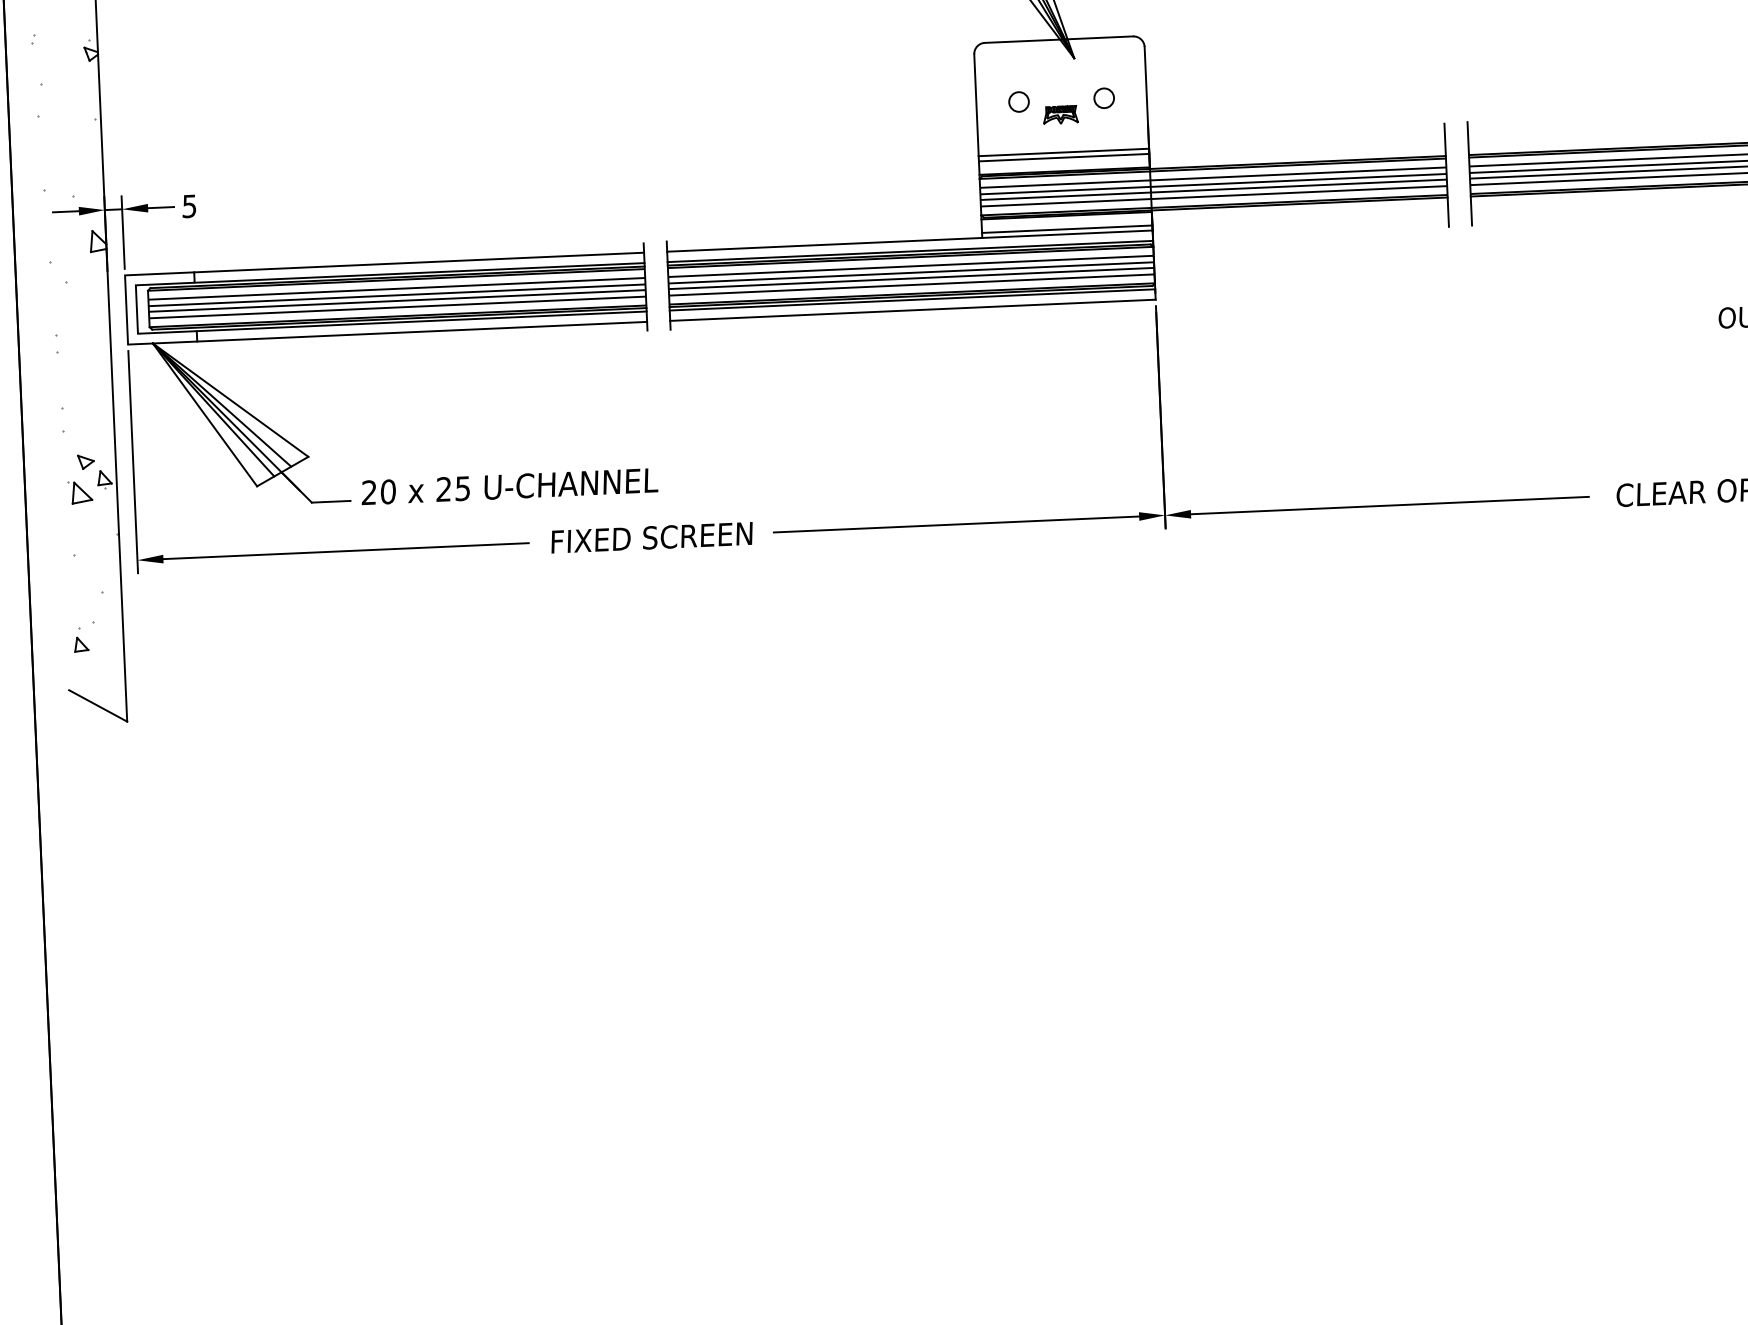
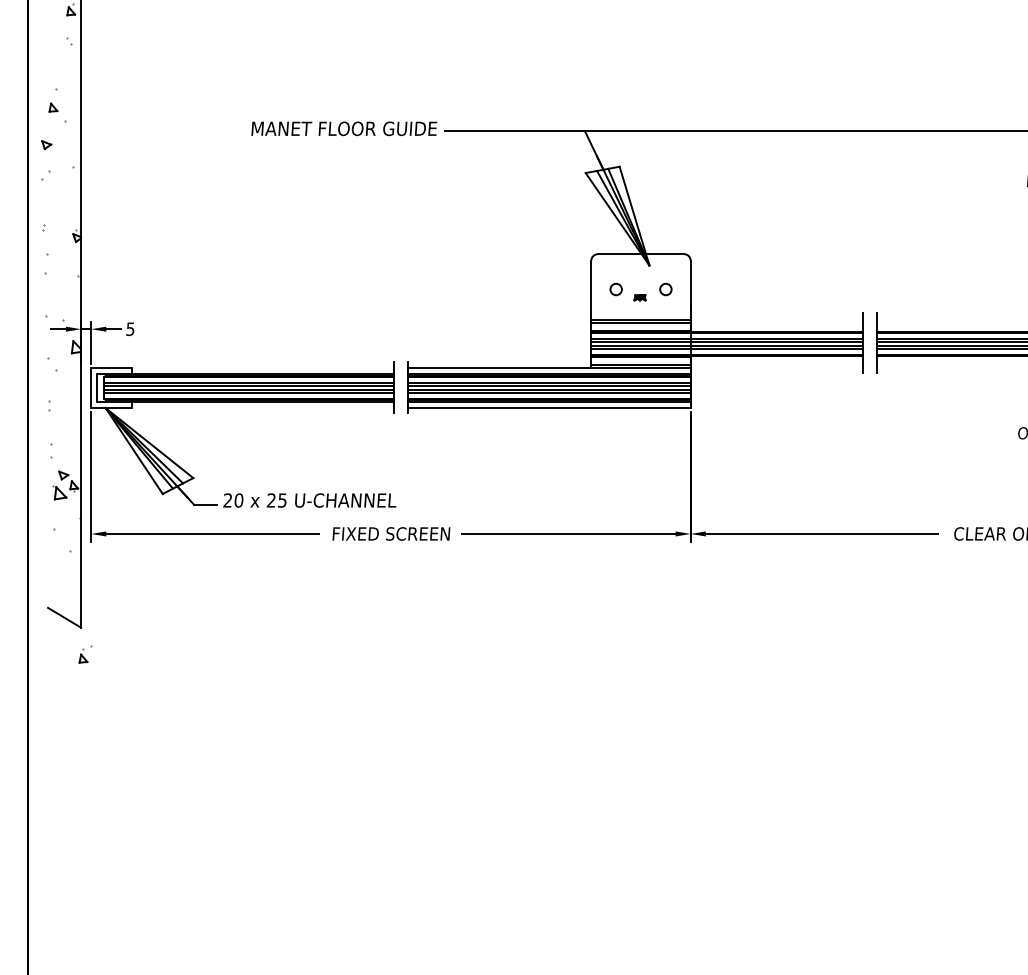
part: (1059, 113) -> (639, 297), size x0.6
line: (418, 262) -> (262, 367), removed
line: (421, 332) -> (262, 408), removed
part: (84, 637) -> (85, 654), moved

